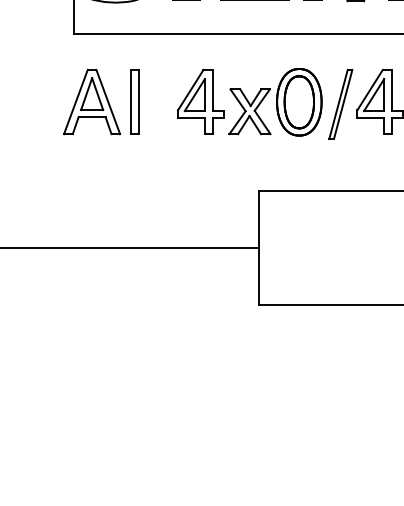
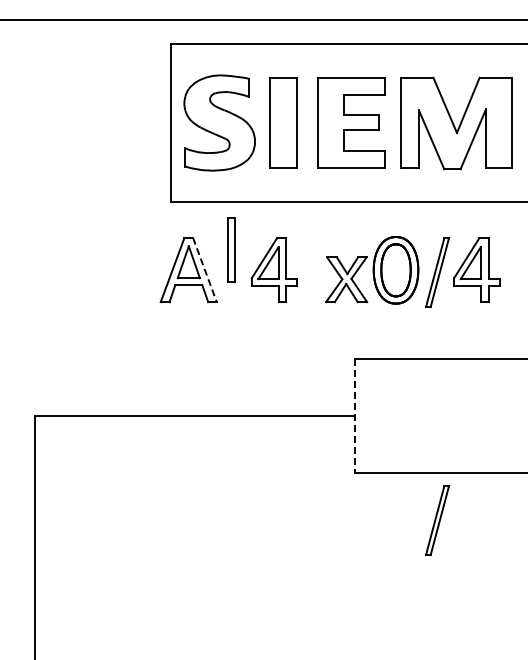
part: (134, 101) -> (231, 249), moved
part: (199, 101) -> (273, 269), moved
line: (108, 102) -> (205, 270), solid -> dashed
line: (258, 248) -> (355, 416), solid -> dashed
part: (340, 352) -> (437, 520), added

